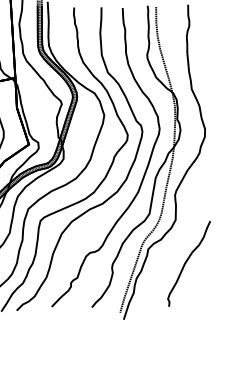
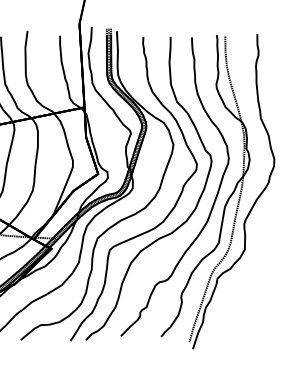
curve: (187, 262) -> (256, 291), removed

